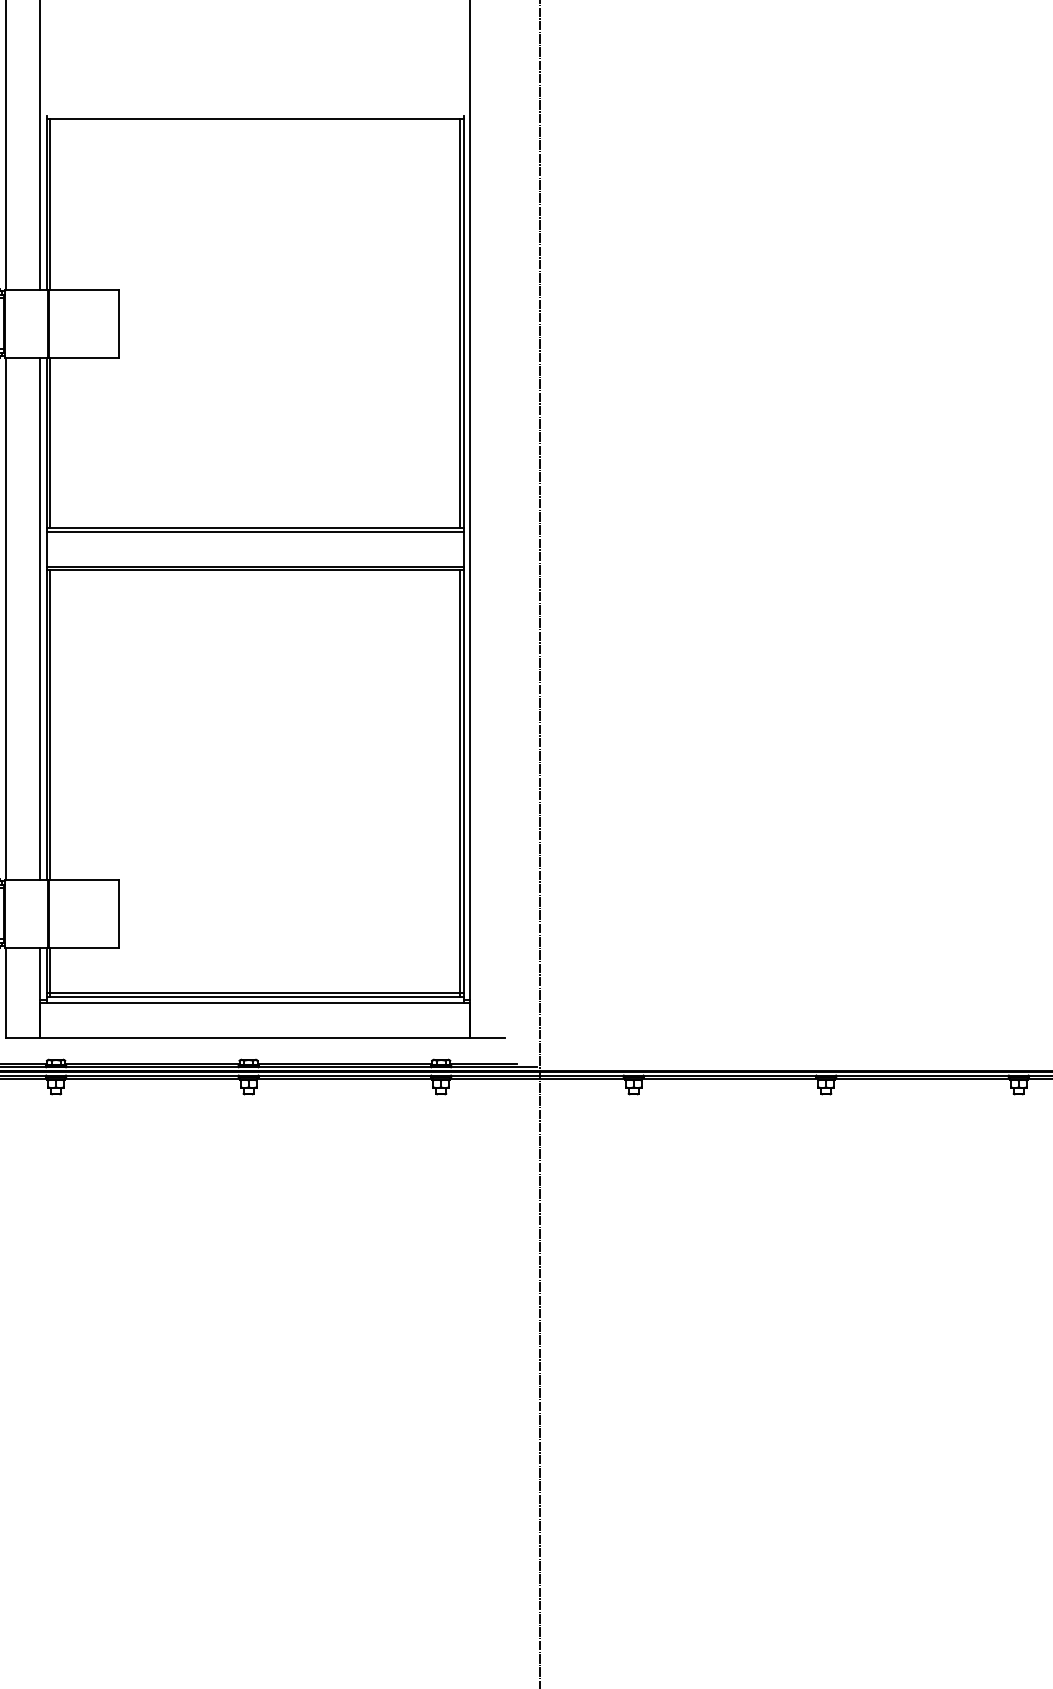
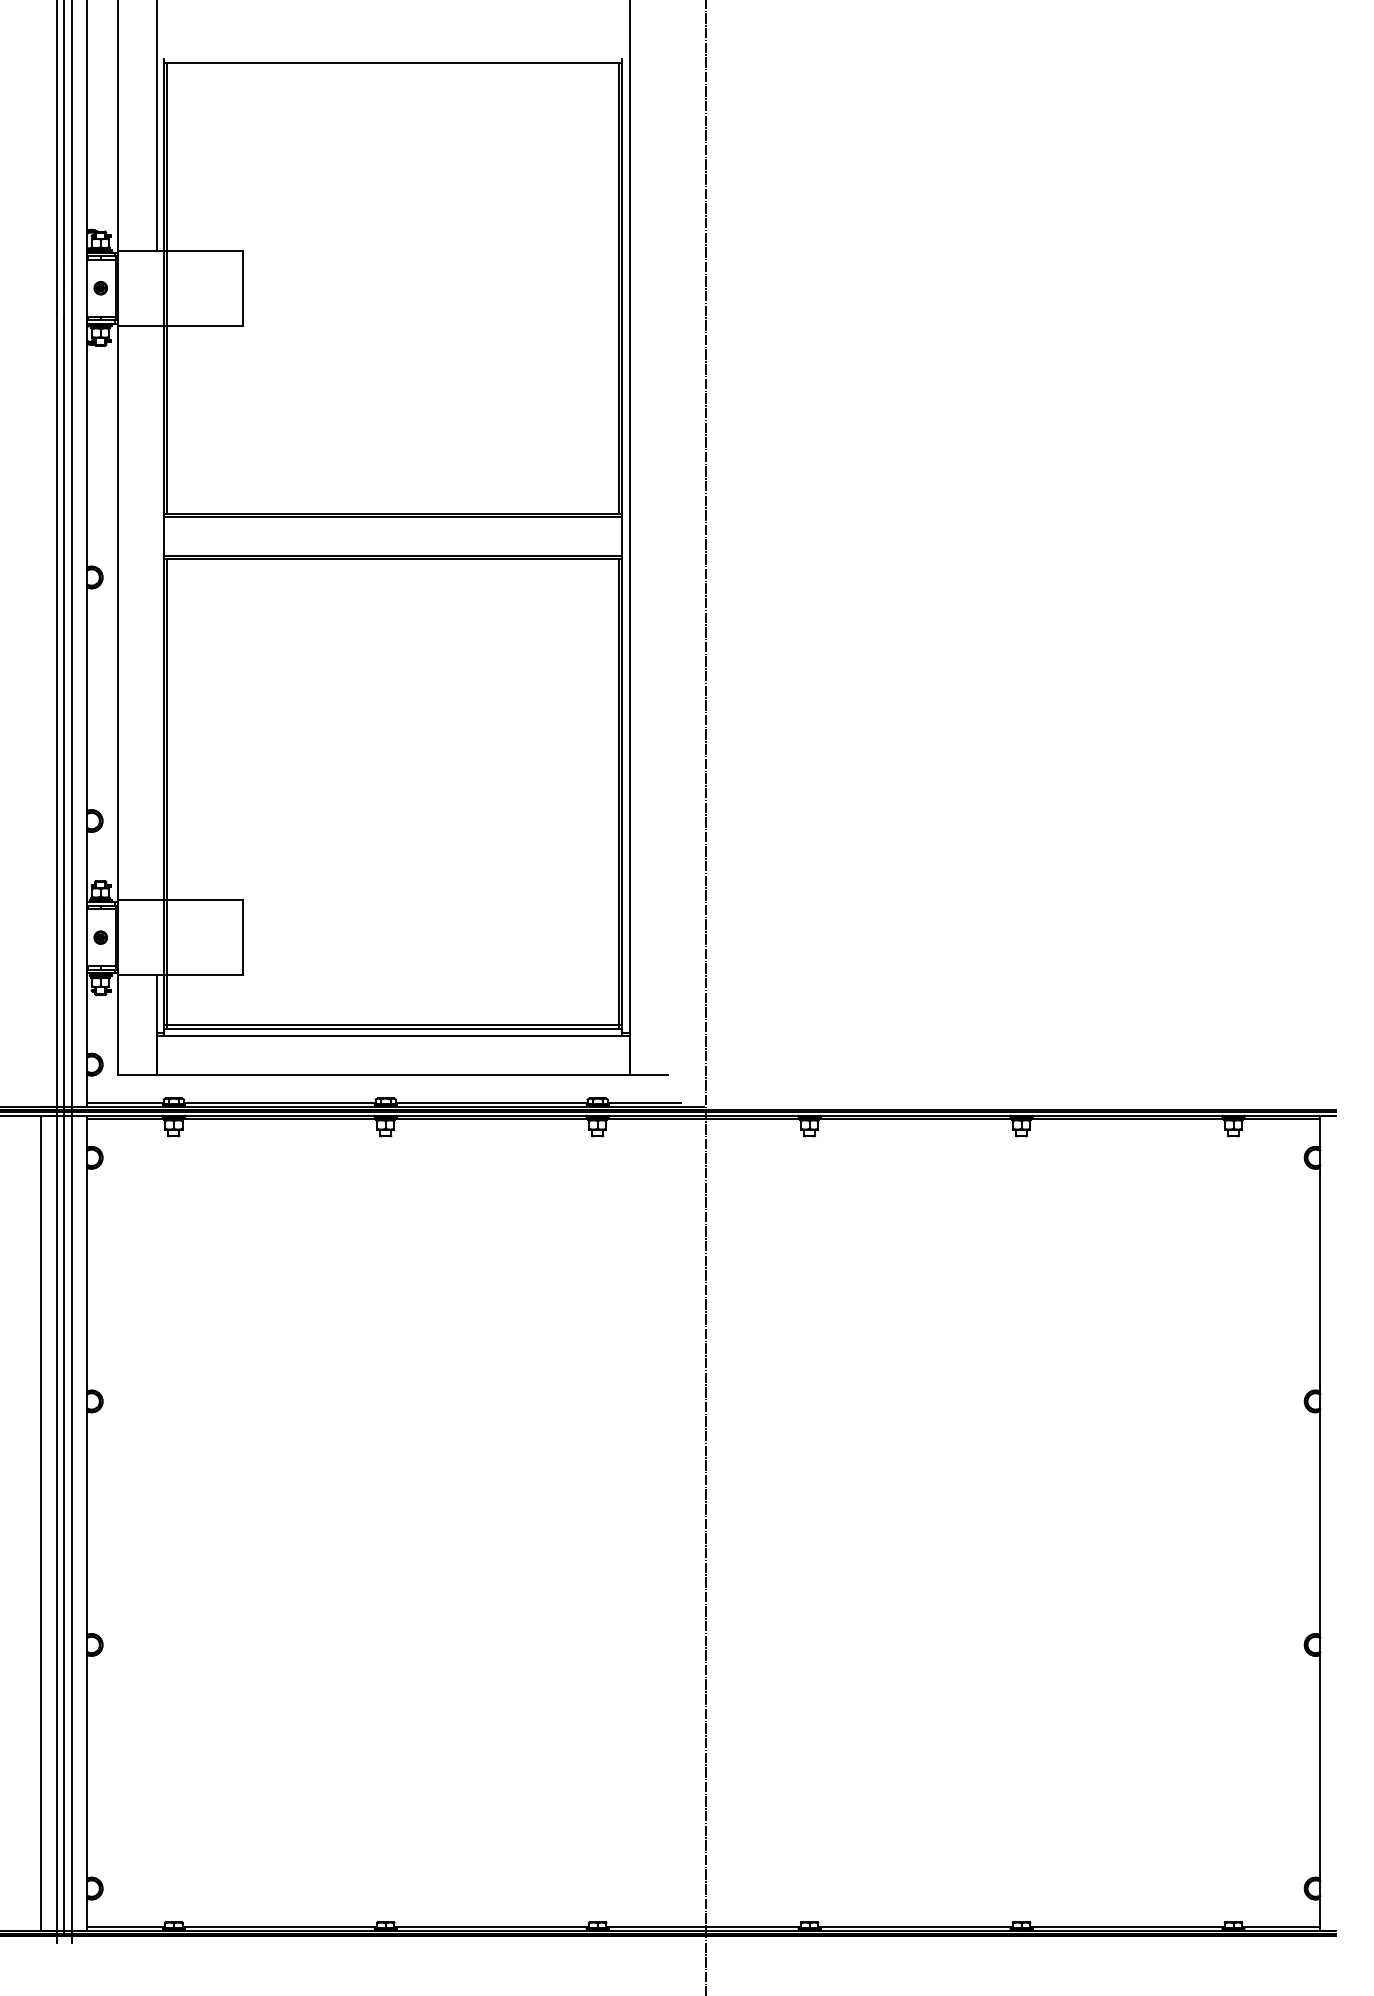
line: (40, 618) -> (156, 612), removed

